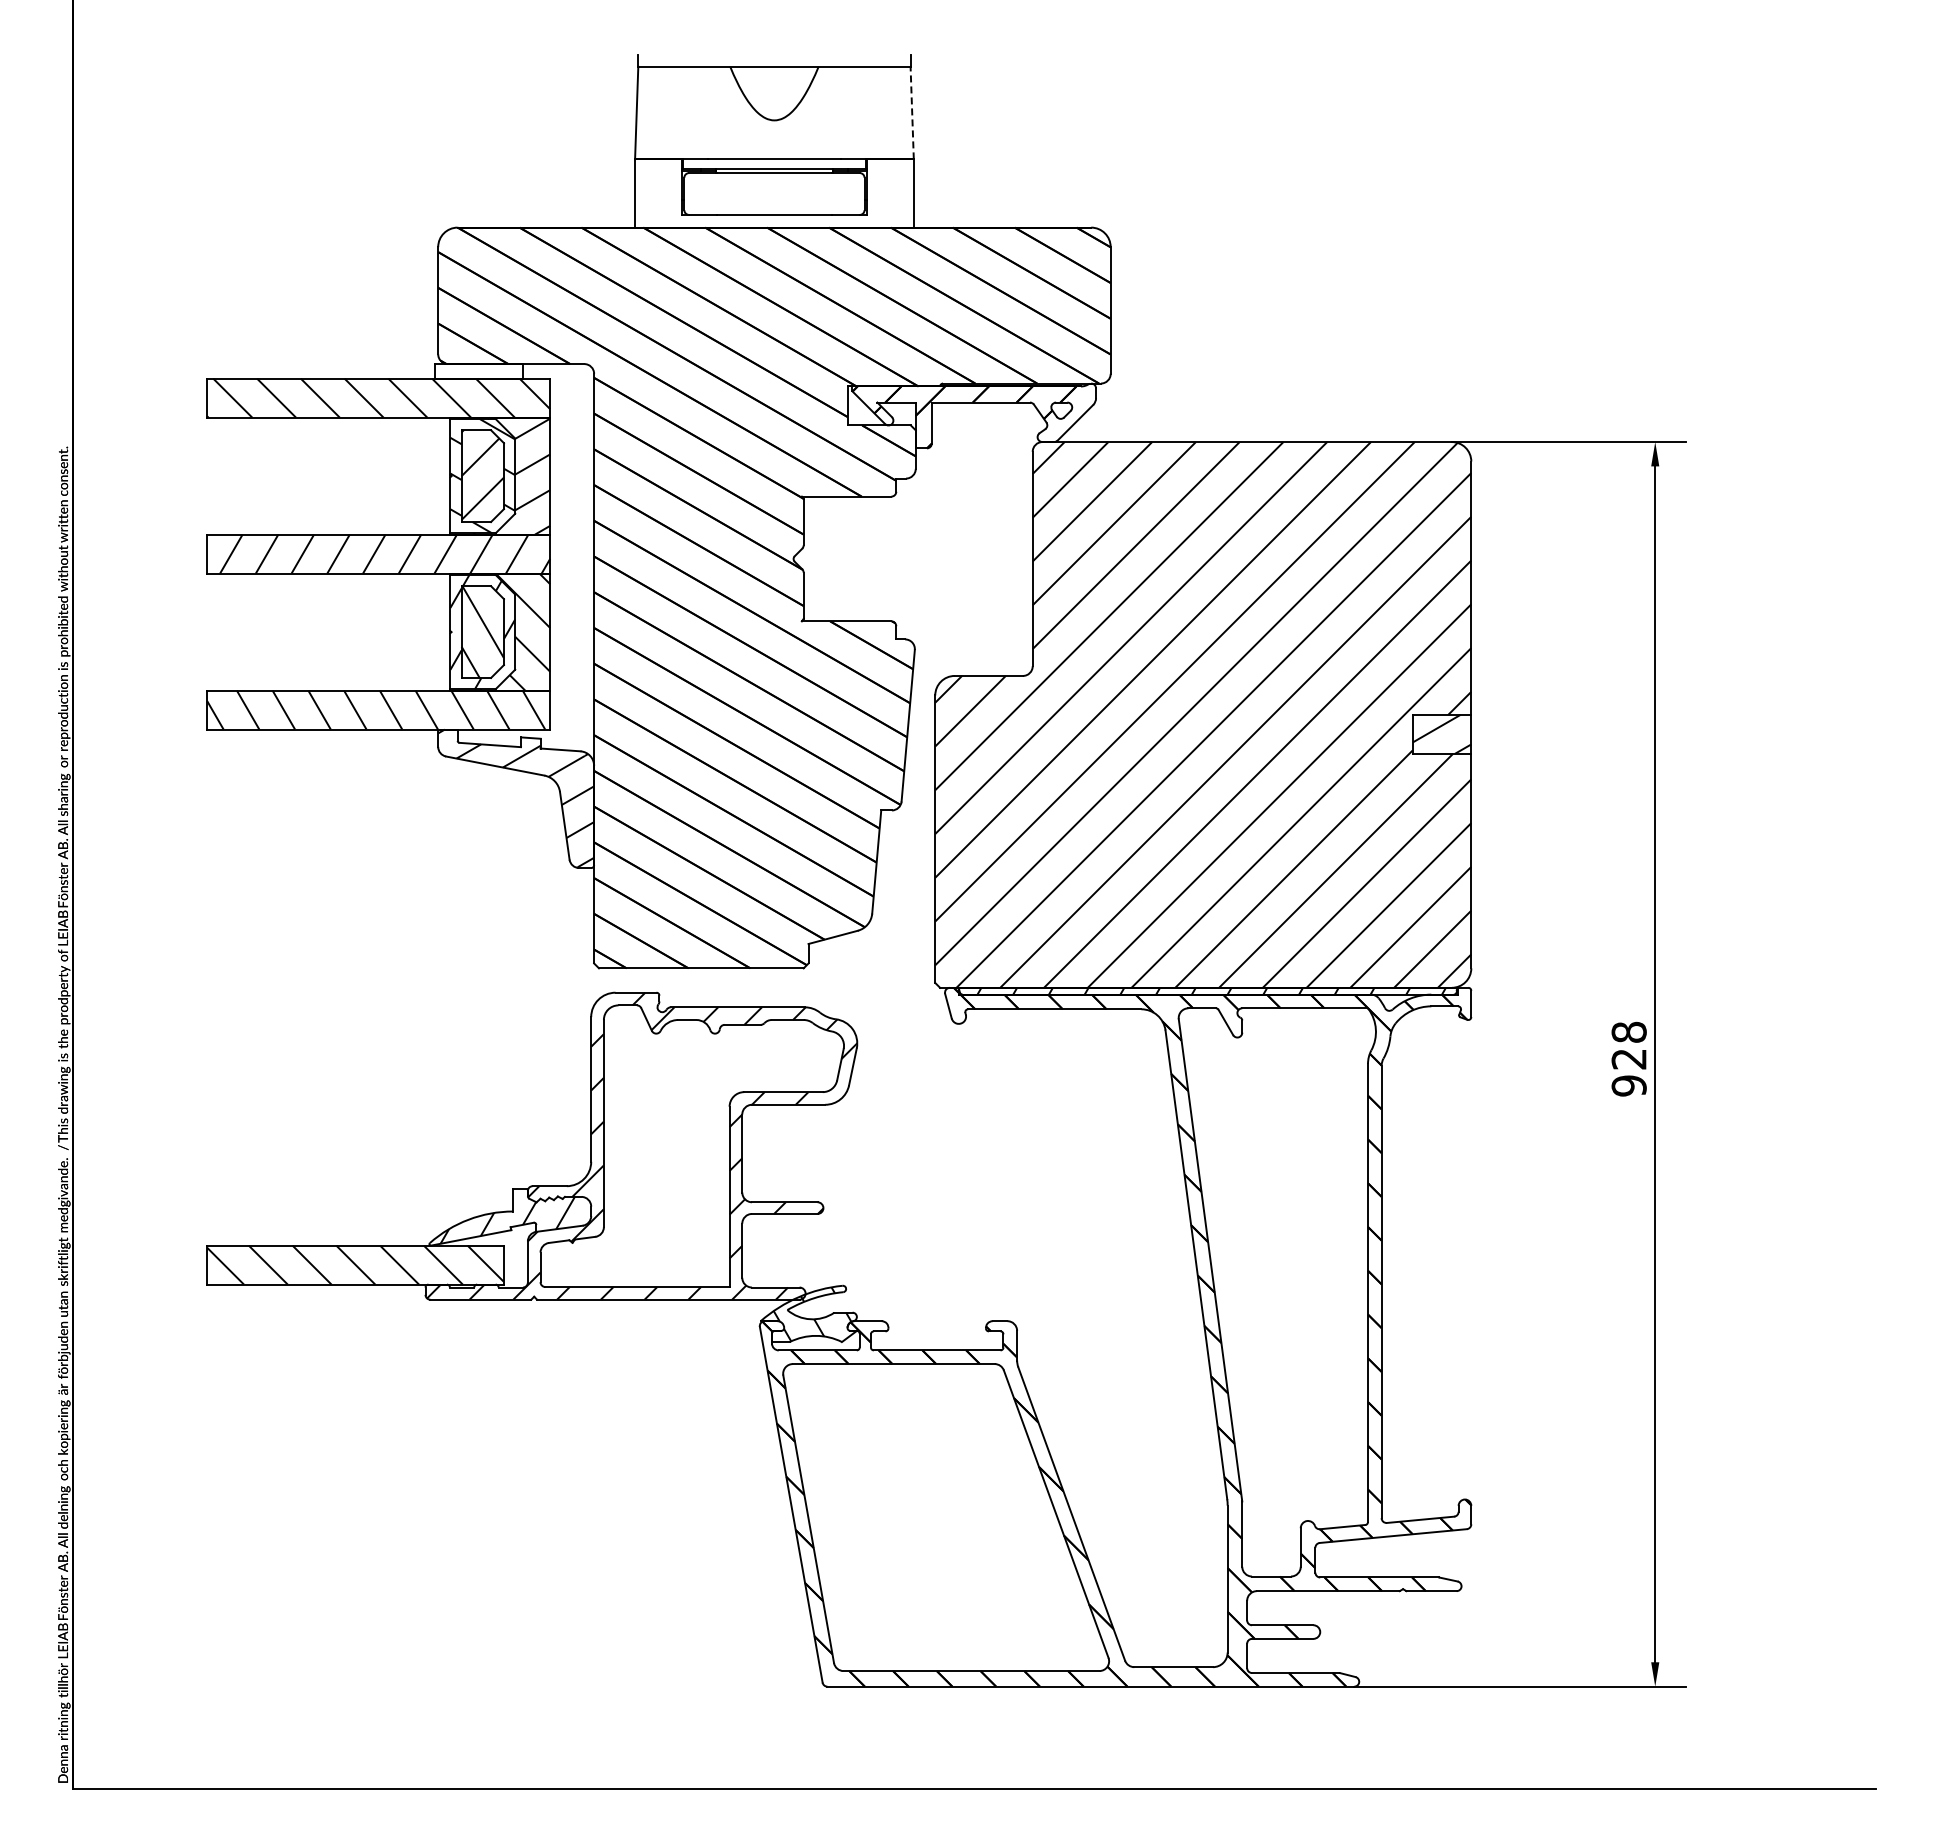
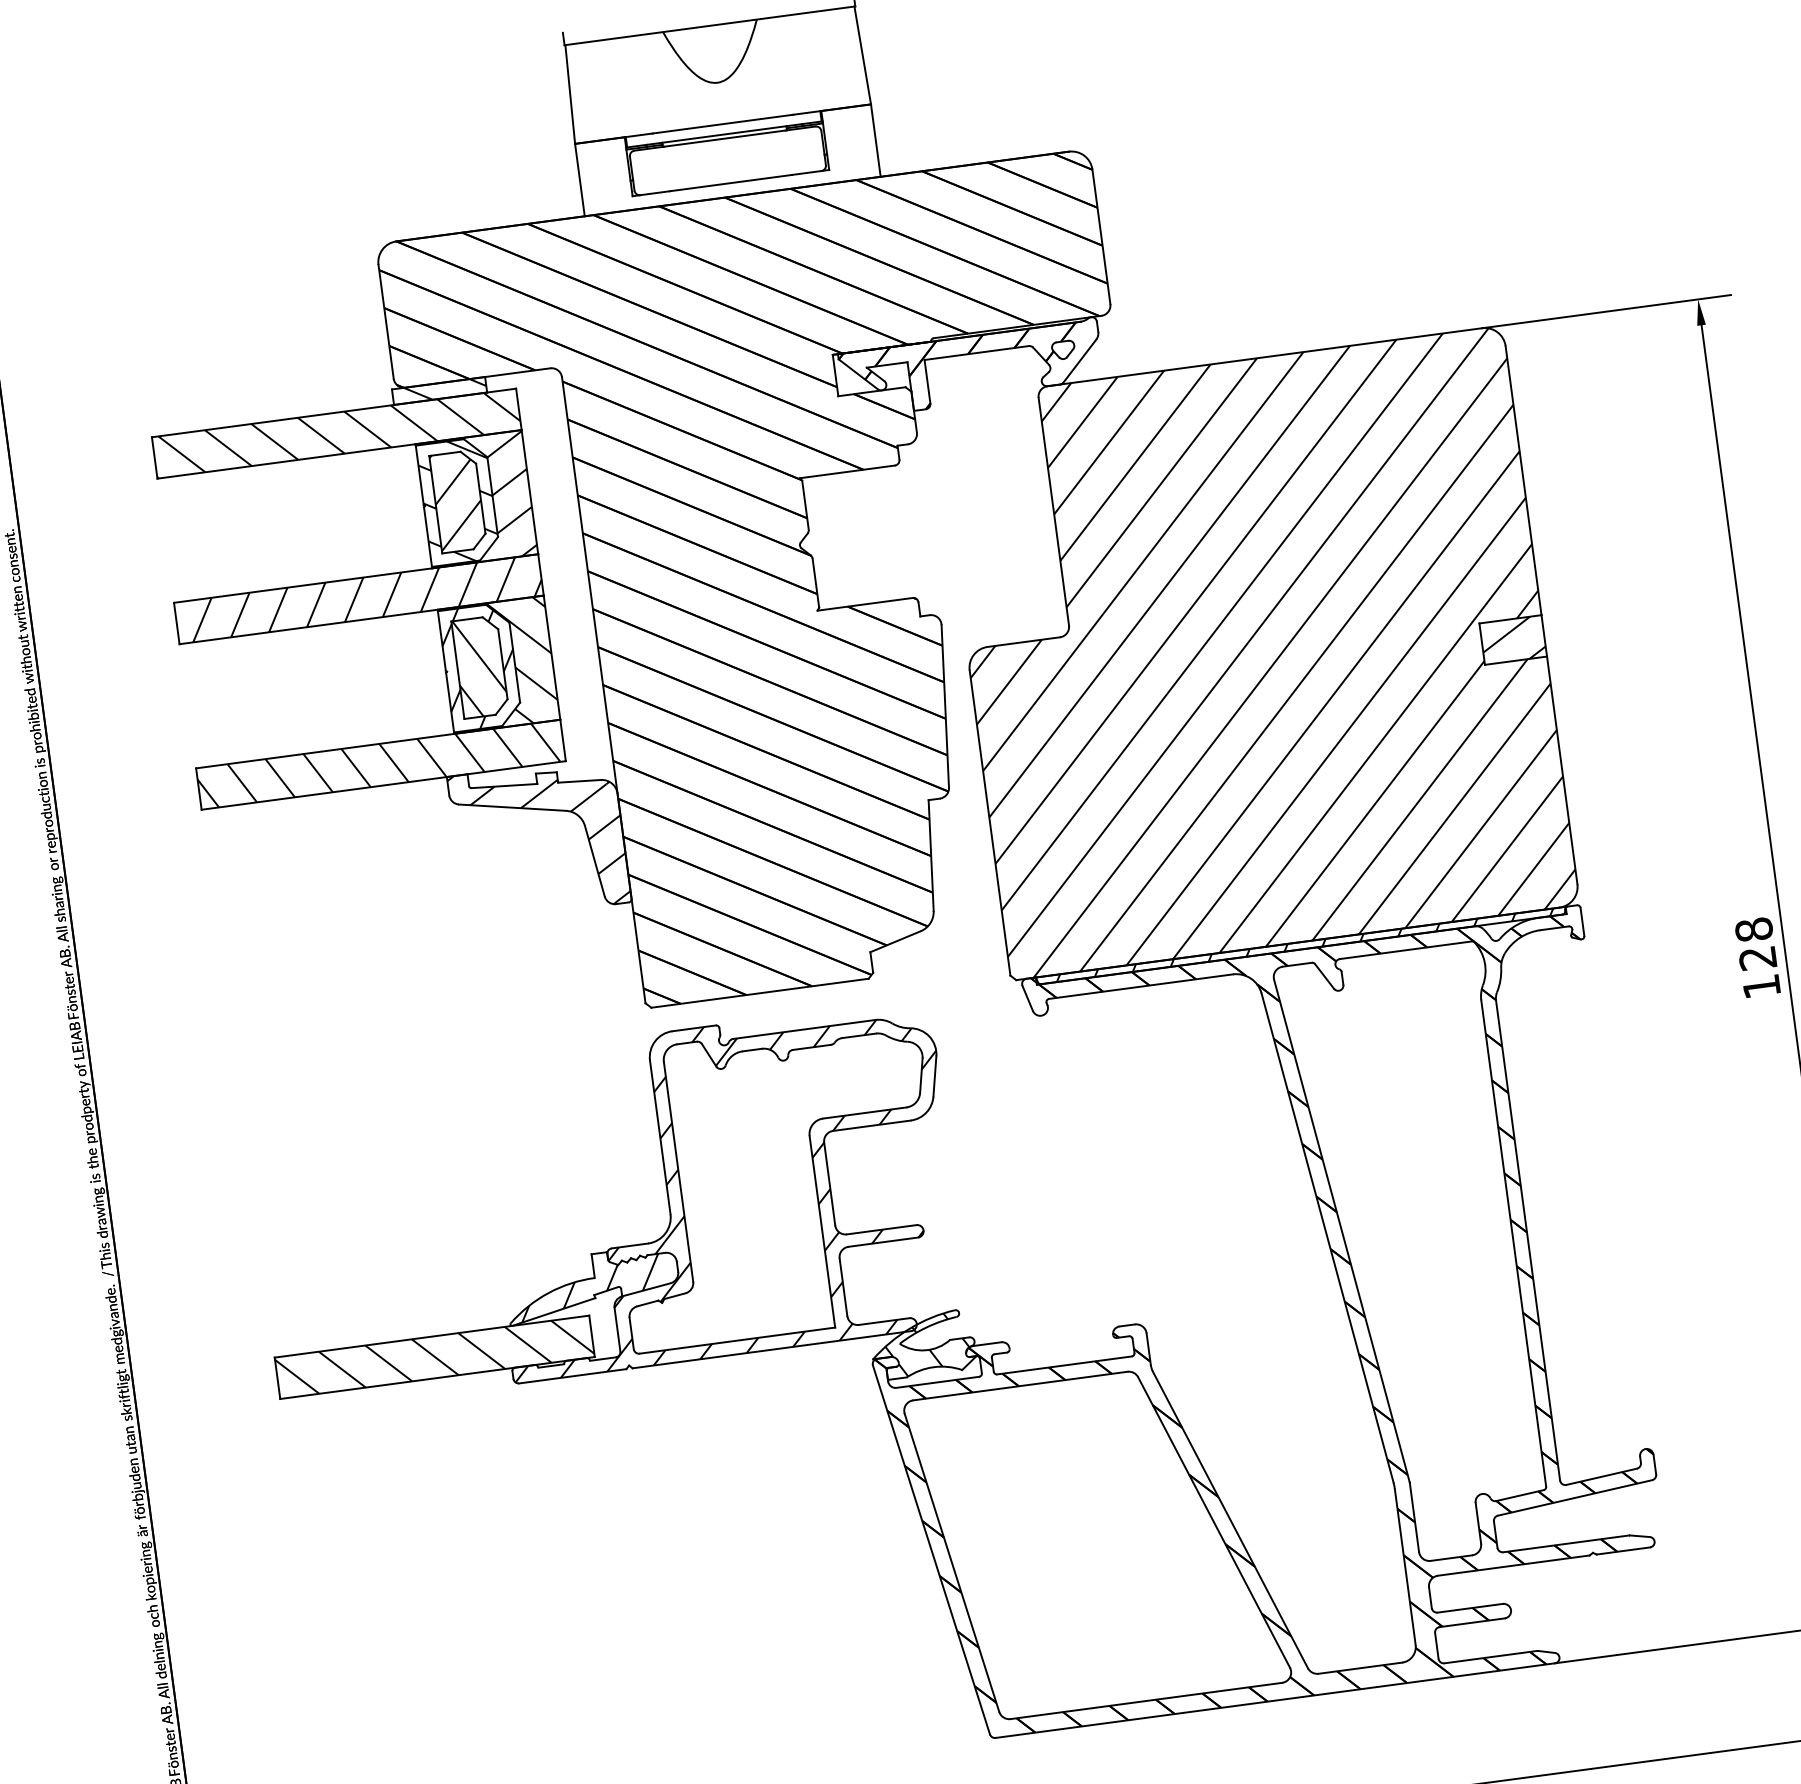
line: (912, 112) -> (862, 54), dashed -> solid
hatch: (484, 371) -> (445, 390), added
text: (1628, 1085) -> (1760, 986), 928 -> 128

